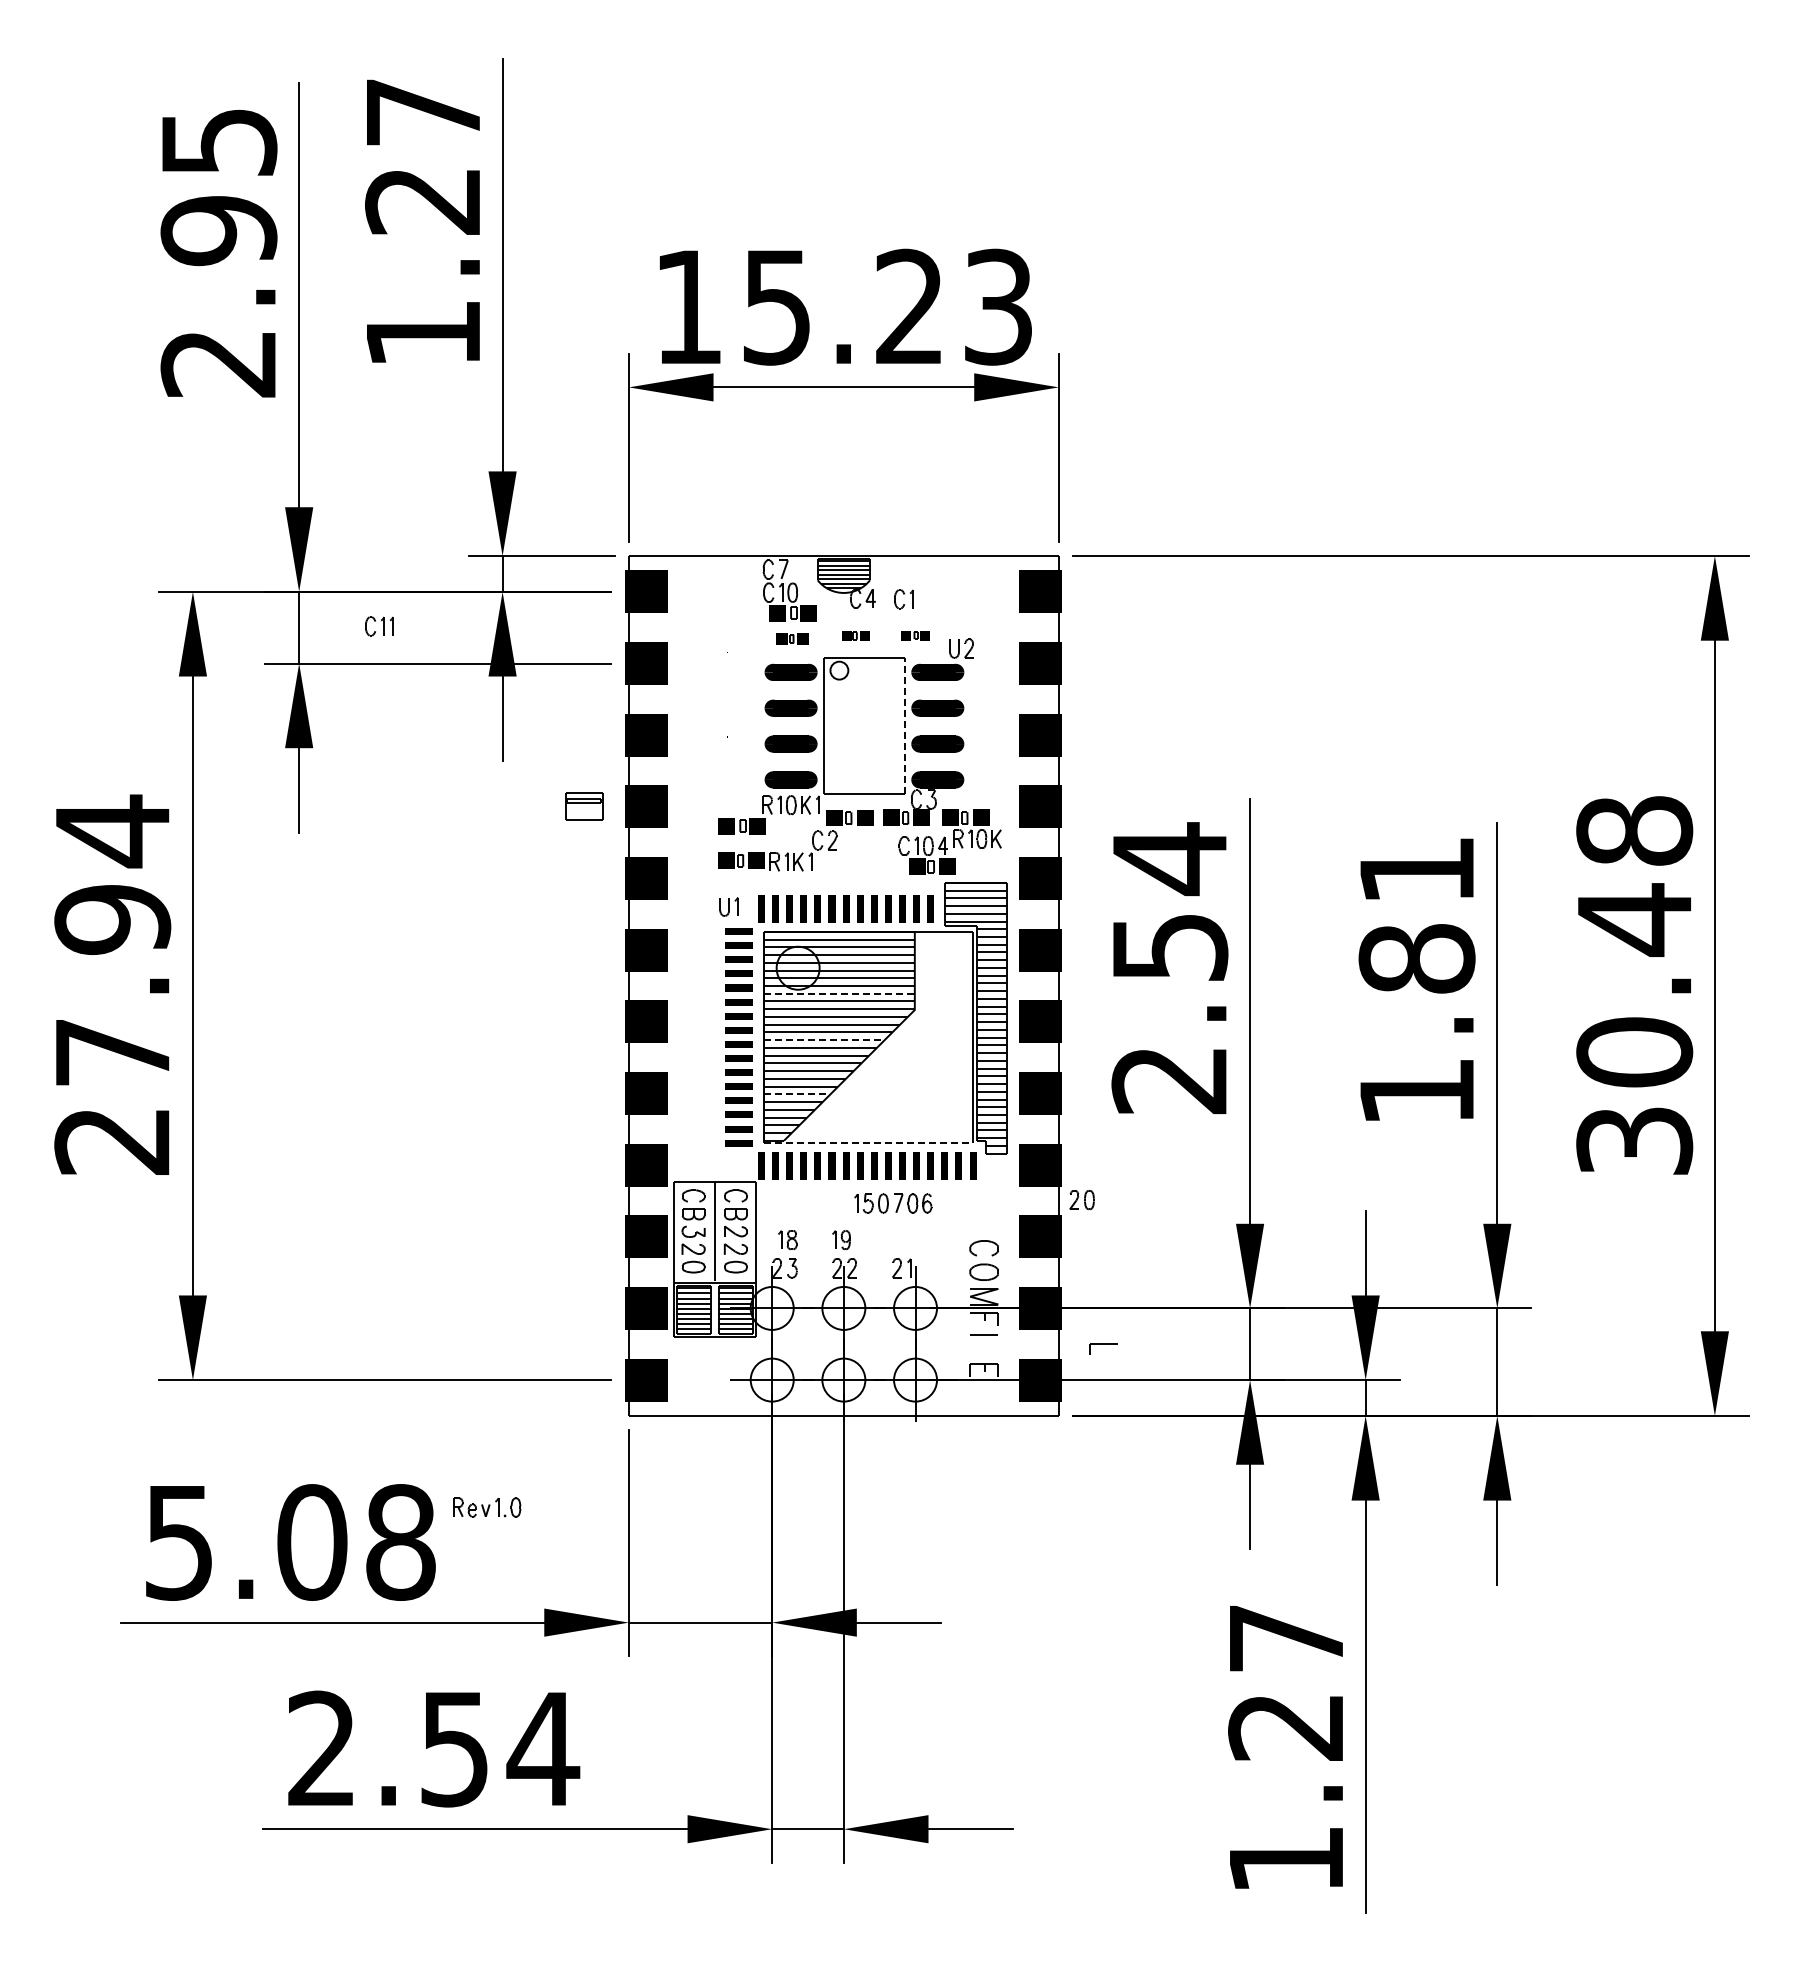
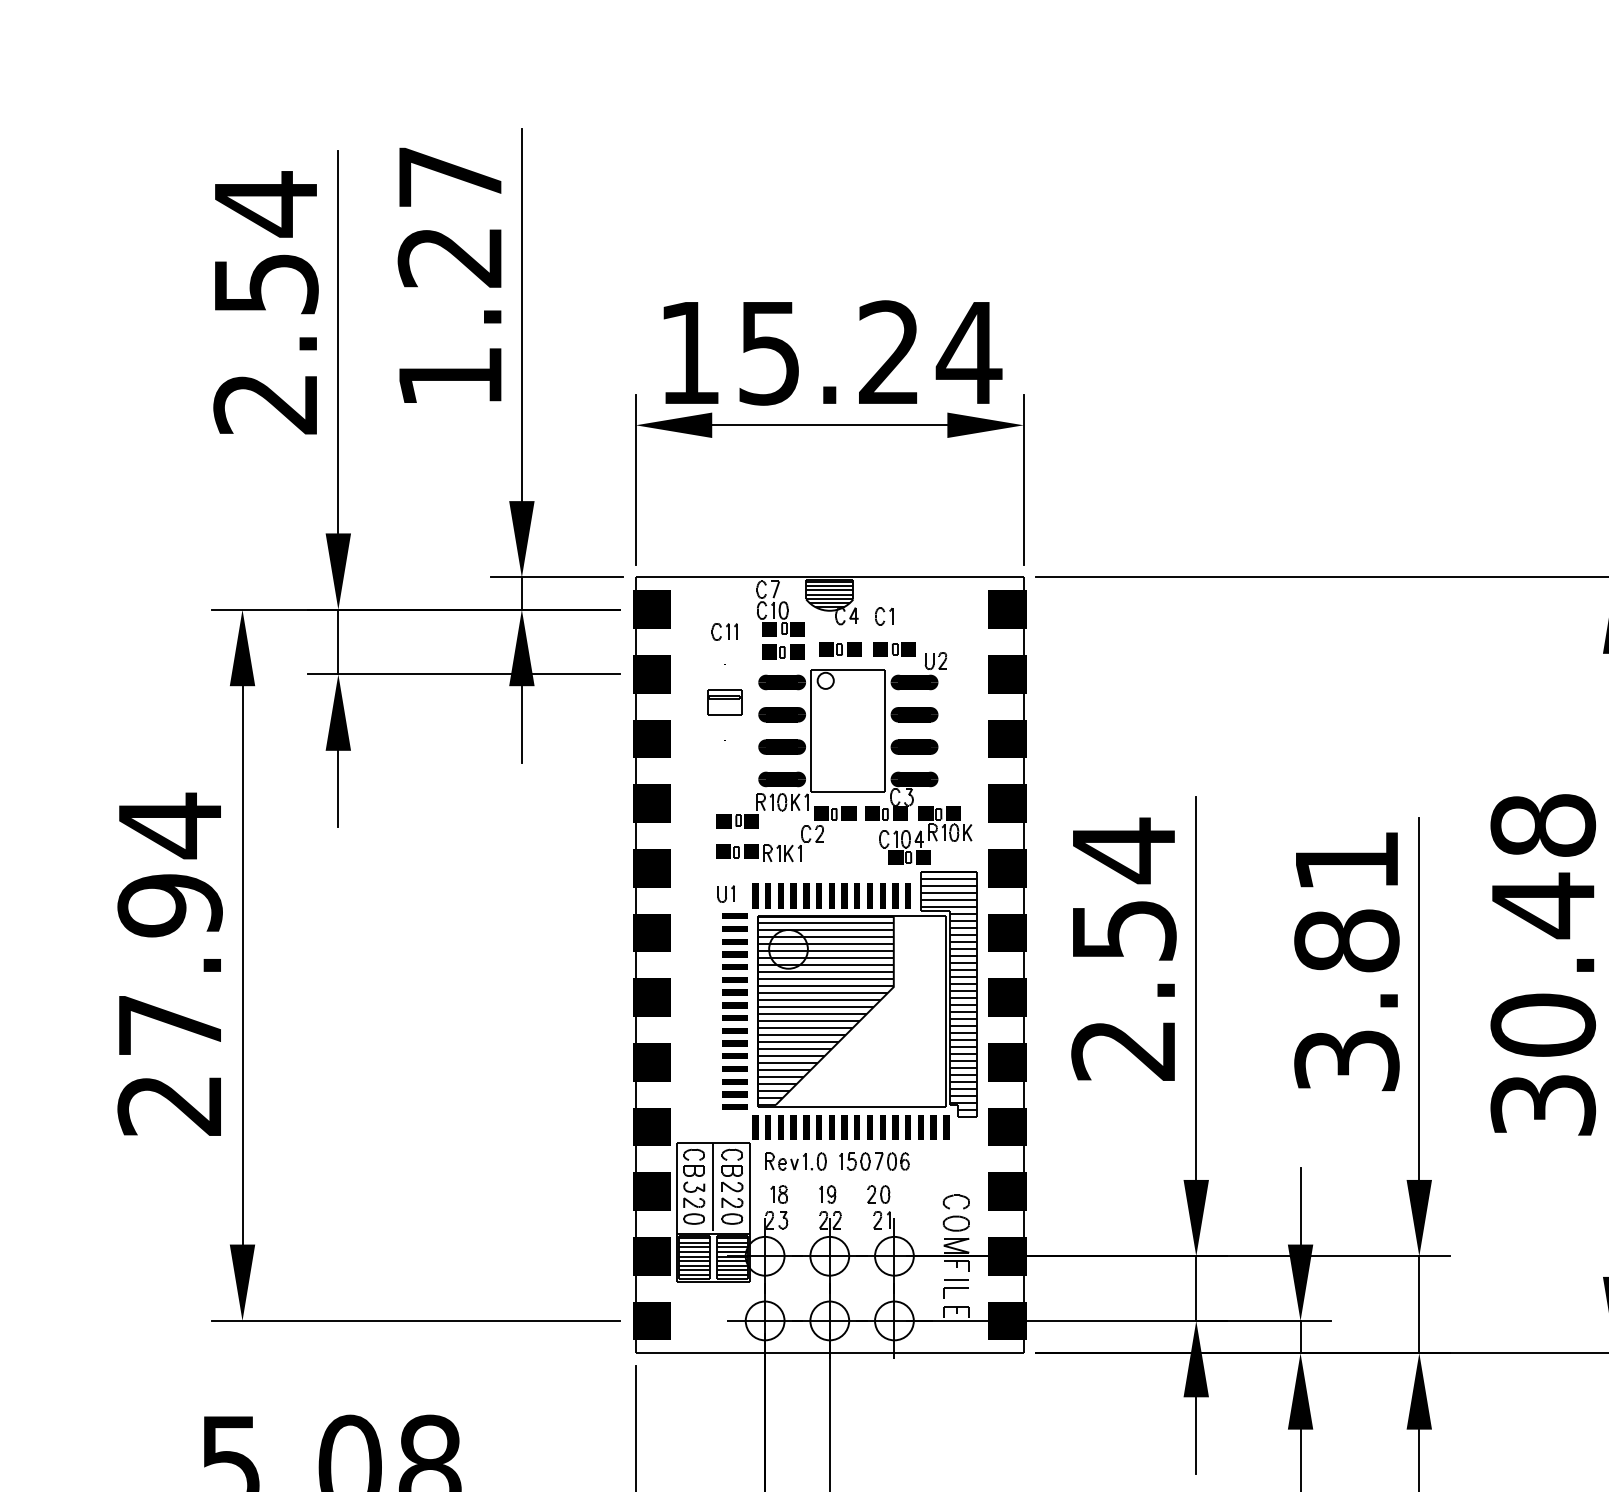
text: (218, 185) -> (265, 243), 2.95 -> 2.54
text: (998, 306) -> (969, 352), 15.23 -> 15.24
part: (379, 626) -> (724, 632), moved
part: (855, 635) -> (840, 649), size x1.67
part: (915, 635) -> (894, 649), size x1.67
part: (792, 638) -> (783, 651), size x1.43
line: (905, 725) -> (885, 730), dashed -> solid
part: (584, 806) -> (724, 702), moved
line: (840, 993) -> (826, 972), dashed -> solid
line: (824, 1040) -> (812, 1014), dashed -> solid
text: (1416, 1091) -> (1346, 1060), 1.81 -> 3.81
line: (797, 1094) -> (787, 1063), dashed -> solid
line: (869, 1143) -> (852, 1107), dashed -> solid
part: (1081, 1200) -> (878, 1194), moved
part: (1103, 1348) -> (955, 1292), moved
part: (487, 1507) -> (796, 1161), moved

